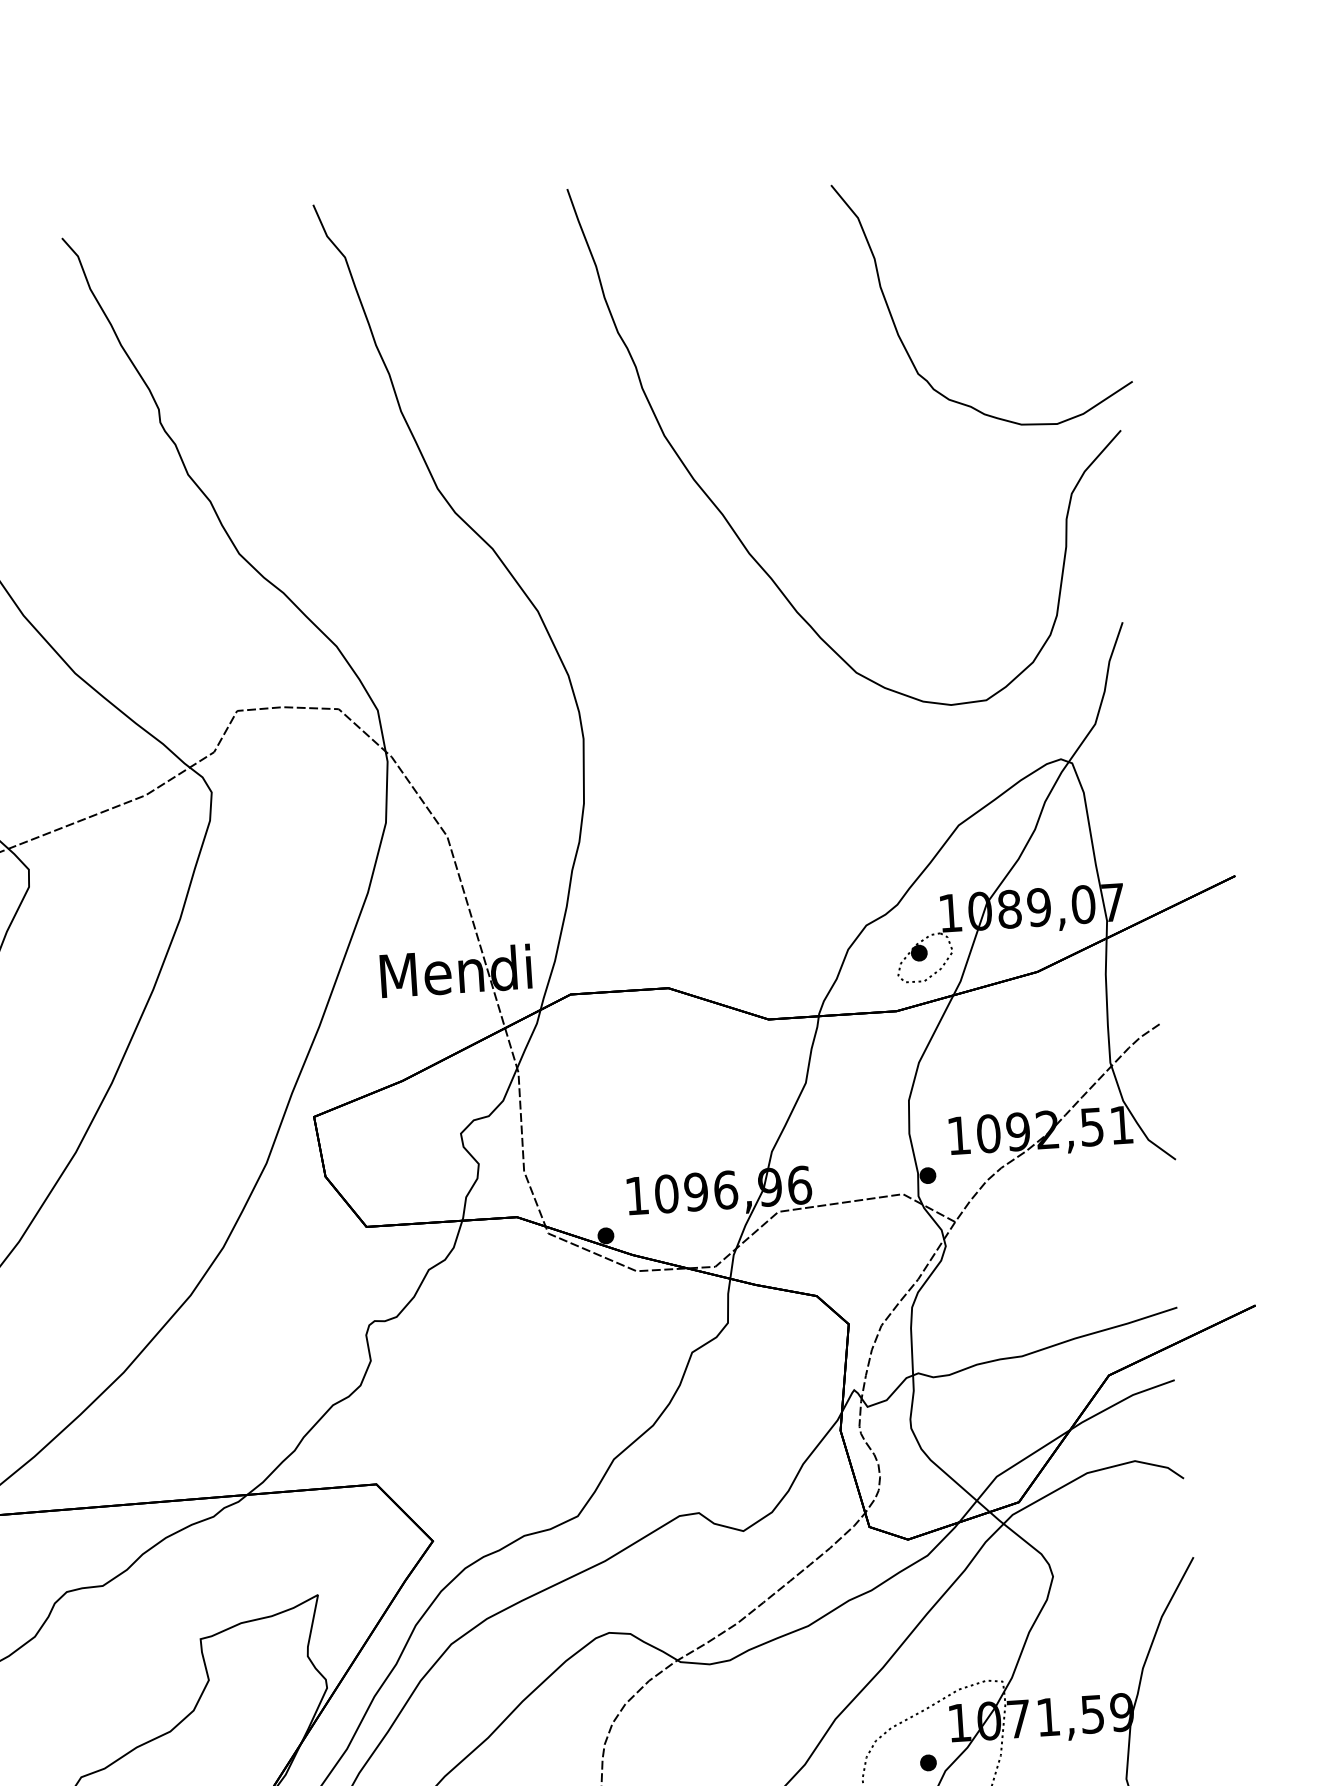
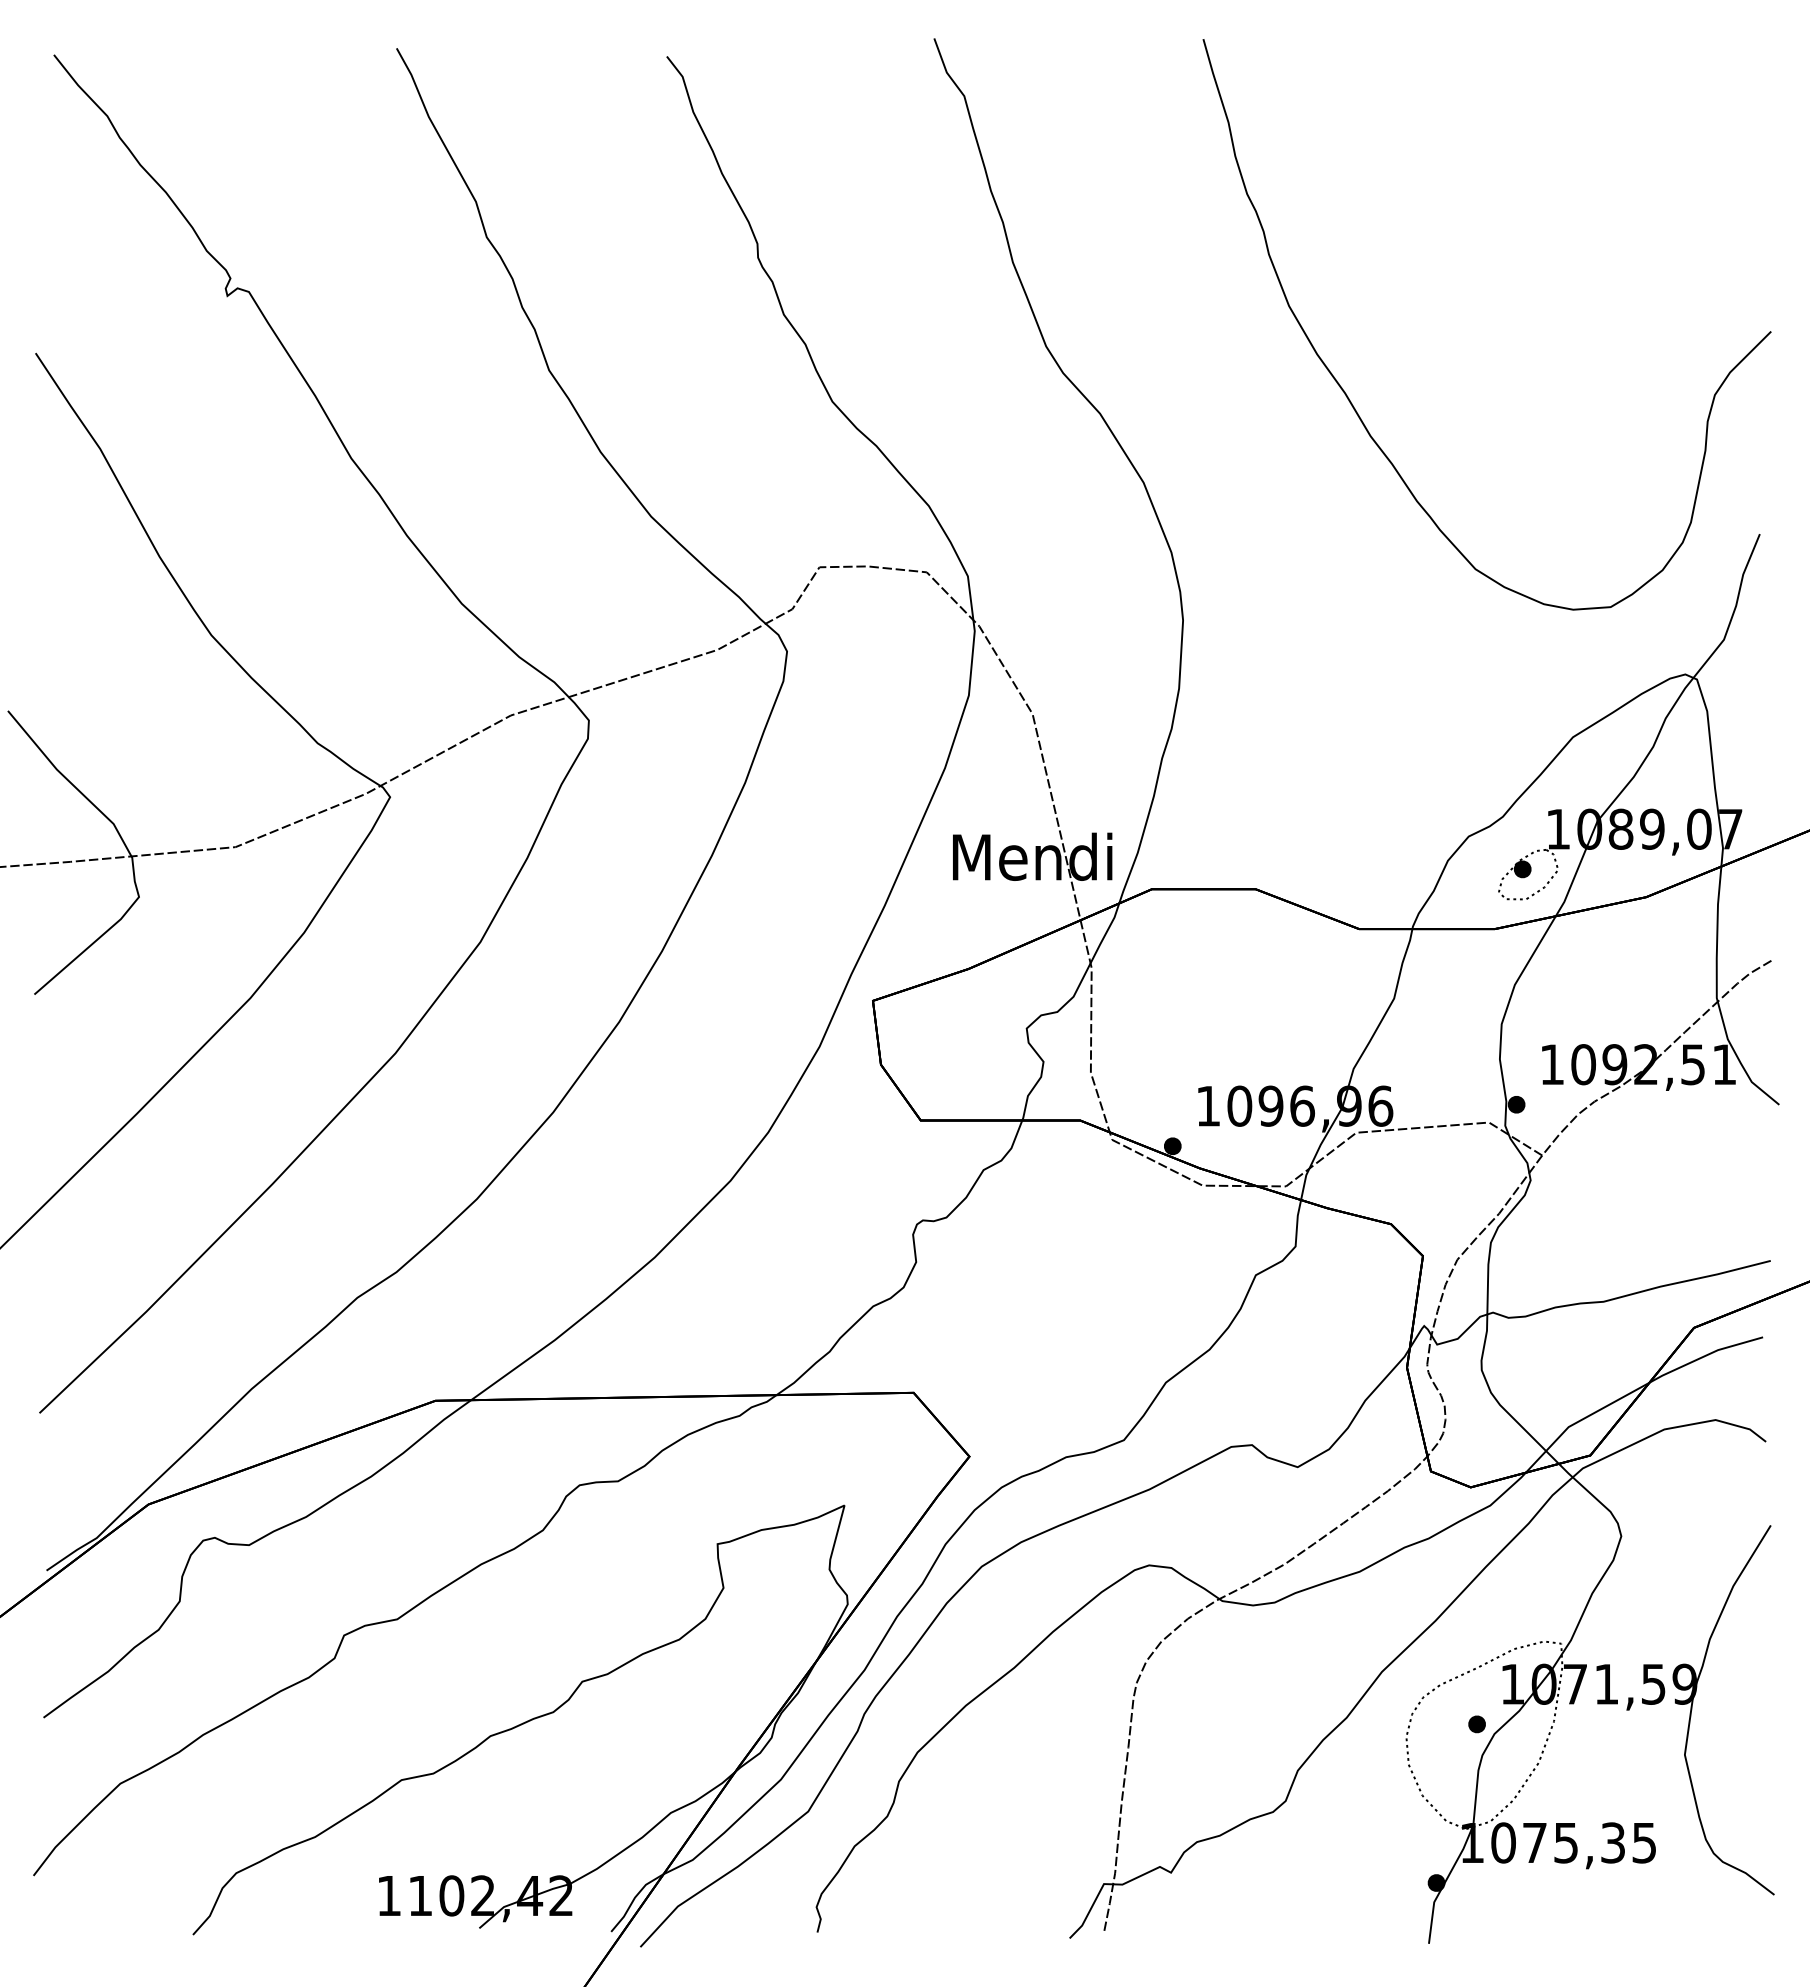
curve: (903, 342) -> (1547, 223), removed

